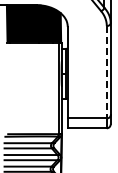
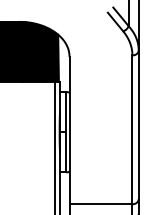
line: (106, 72) -> (131, 130), dashed -> solid

